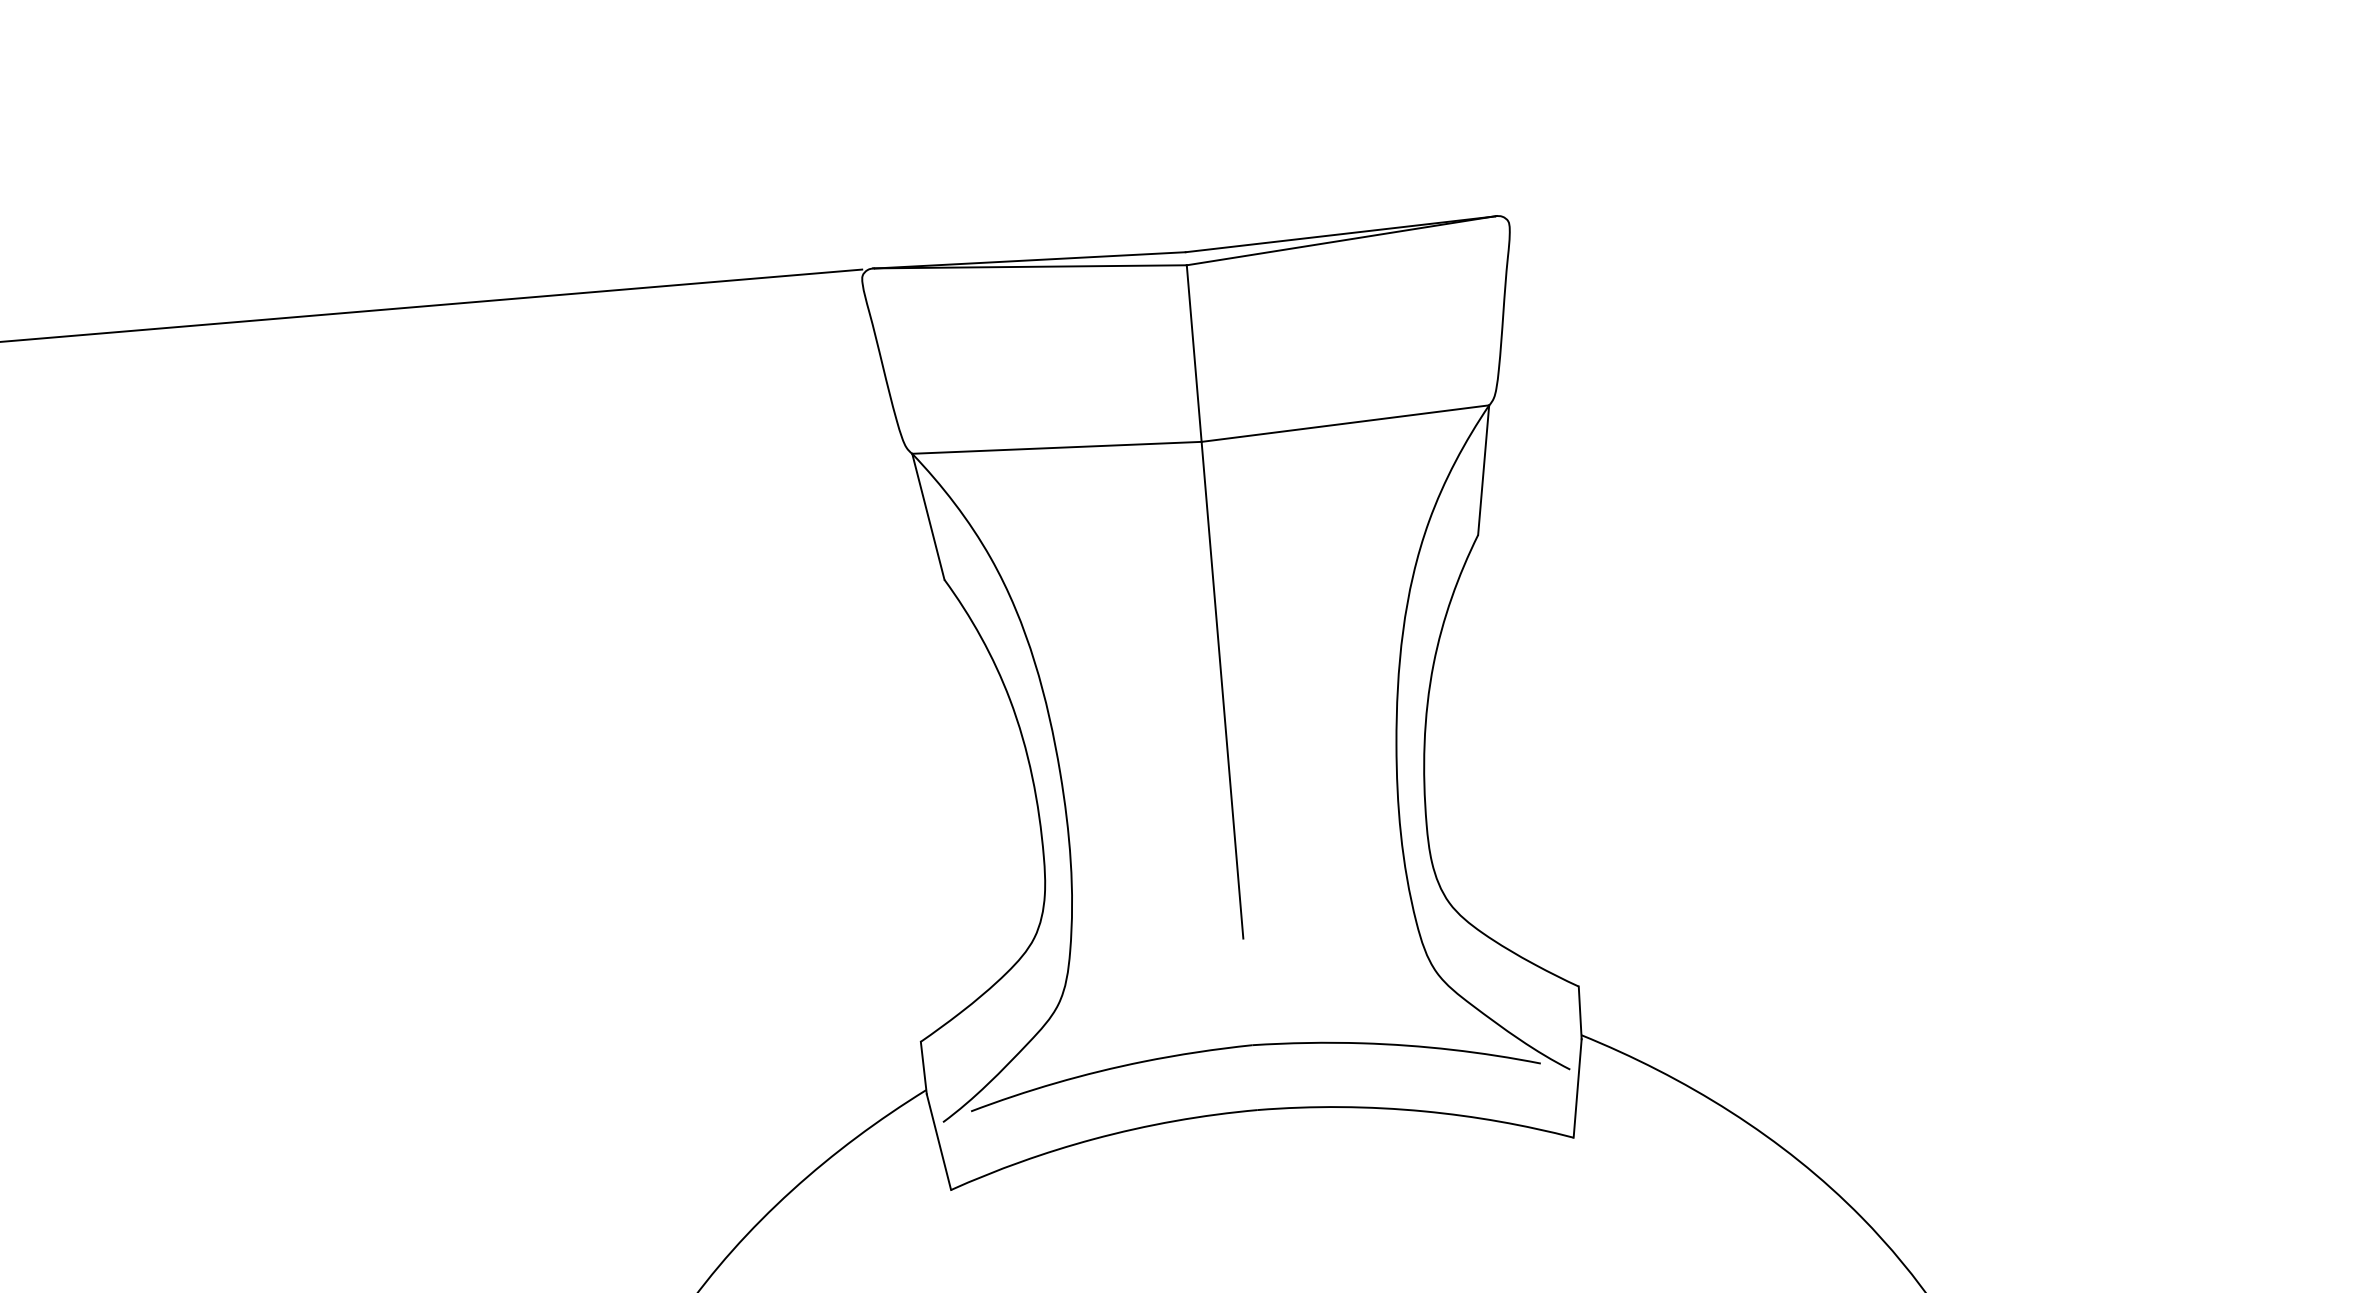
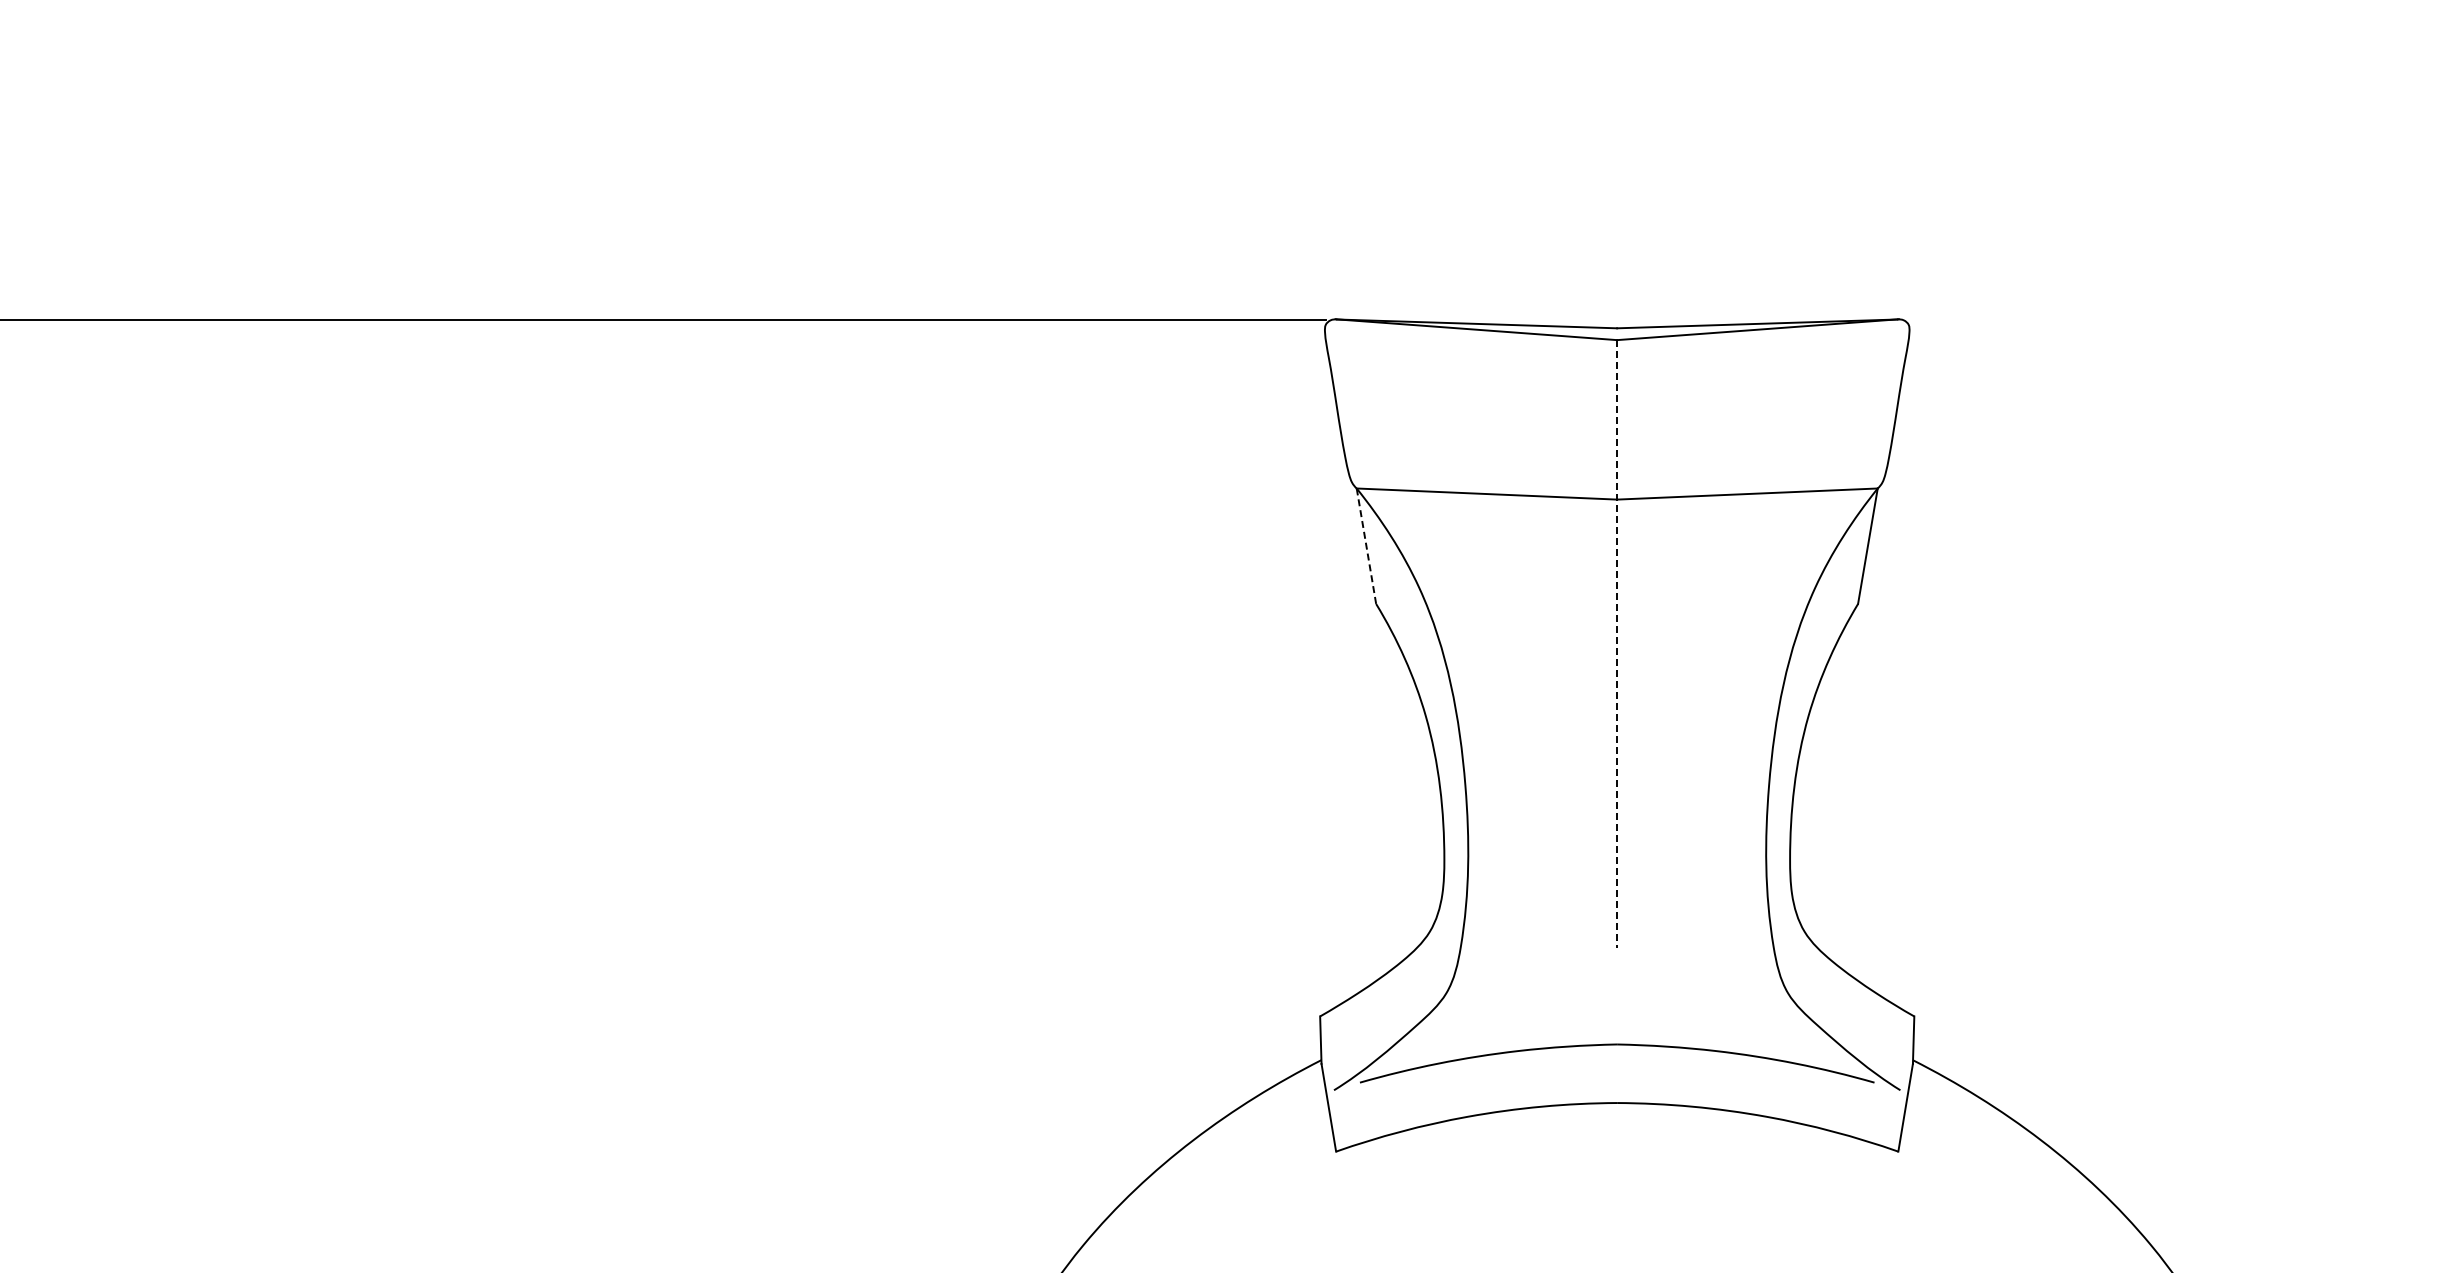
line: (928, 517) -> (1366, 546), solid -> dashed
line: (1215, 602) -> (1617, 644), solid -> dashed

